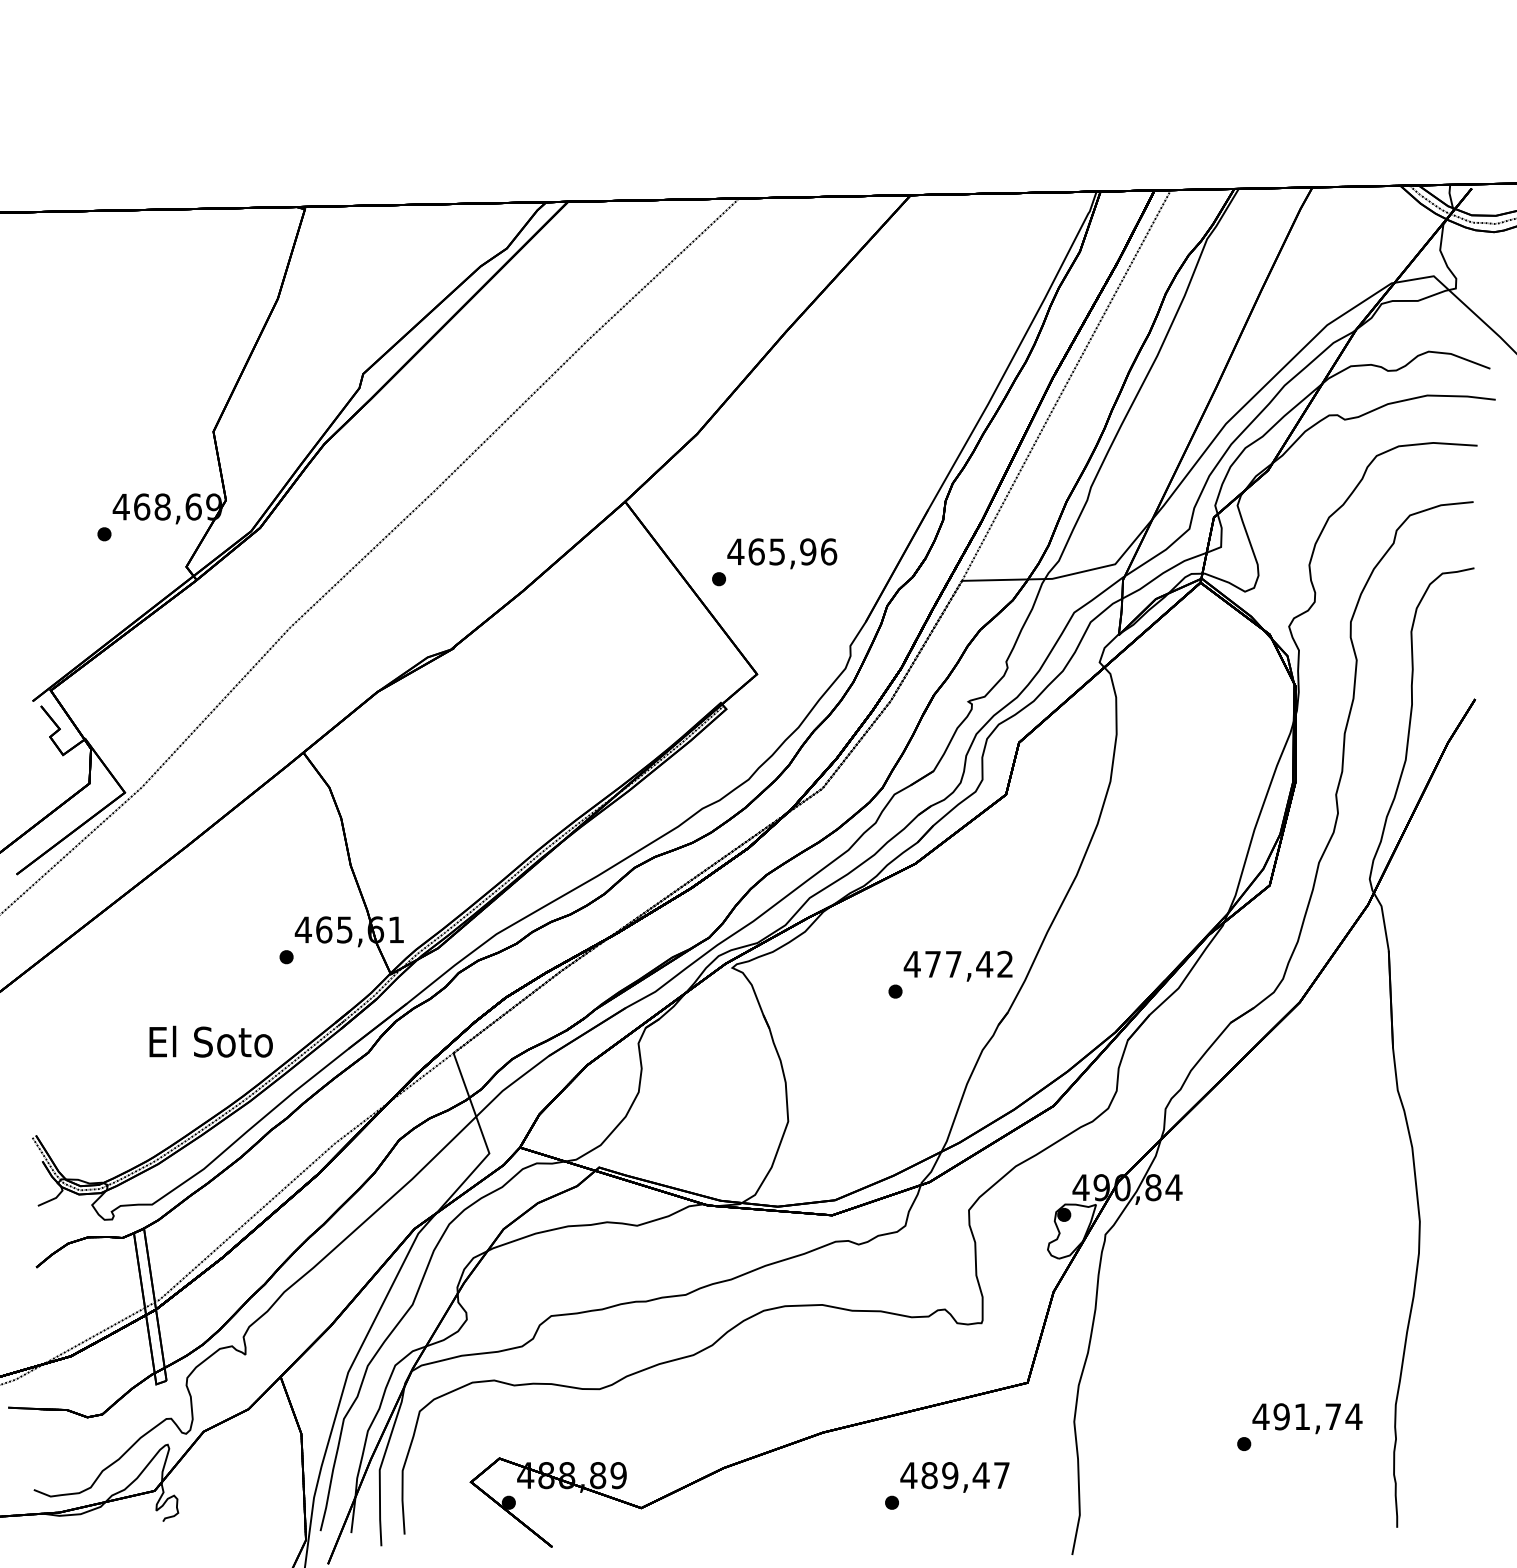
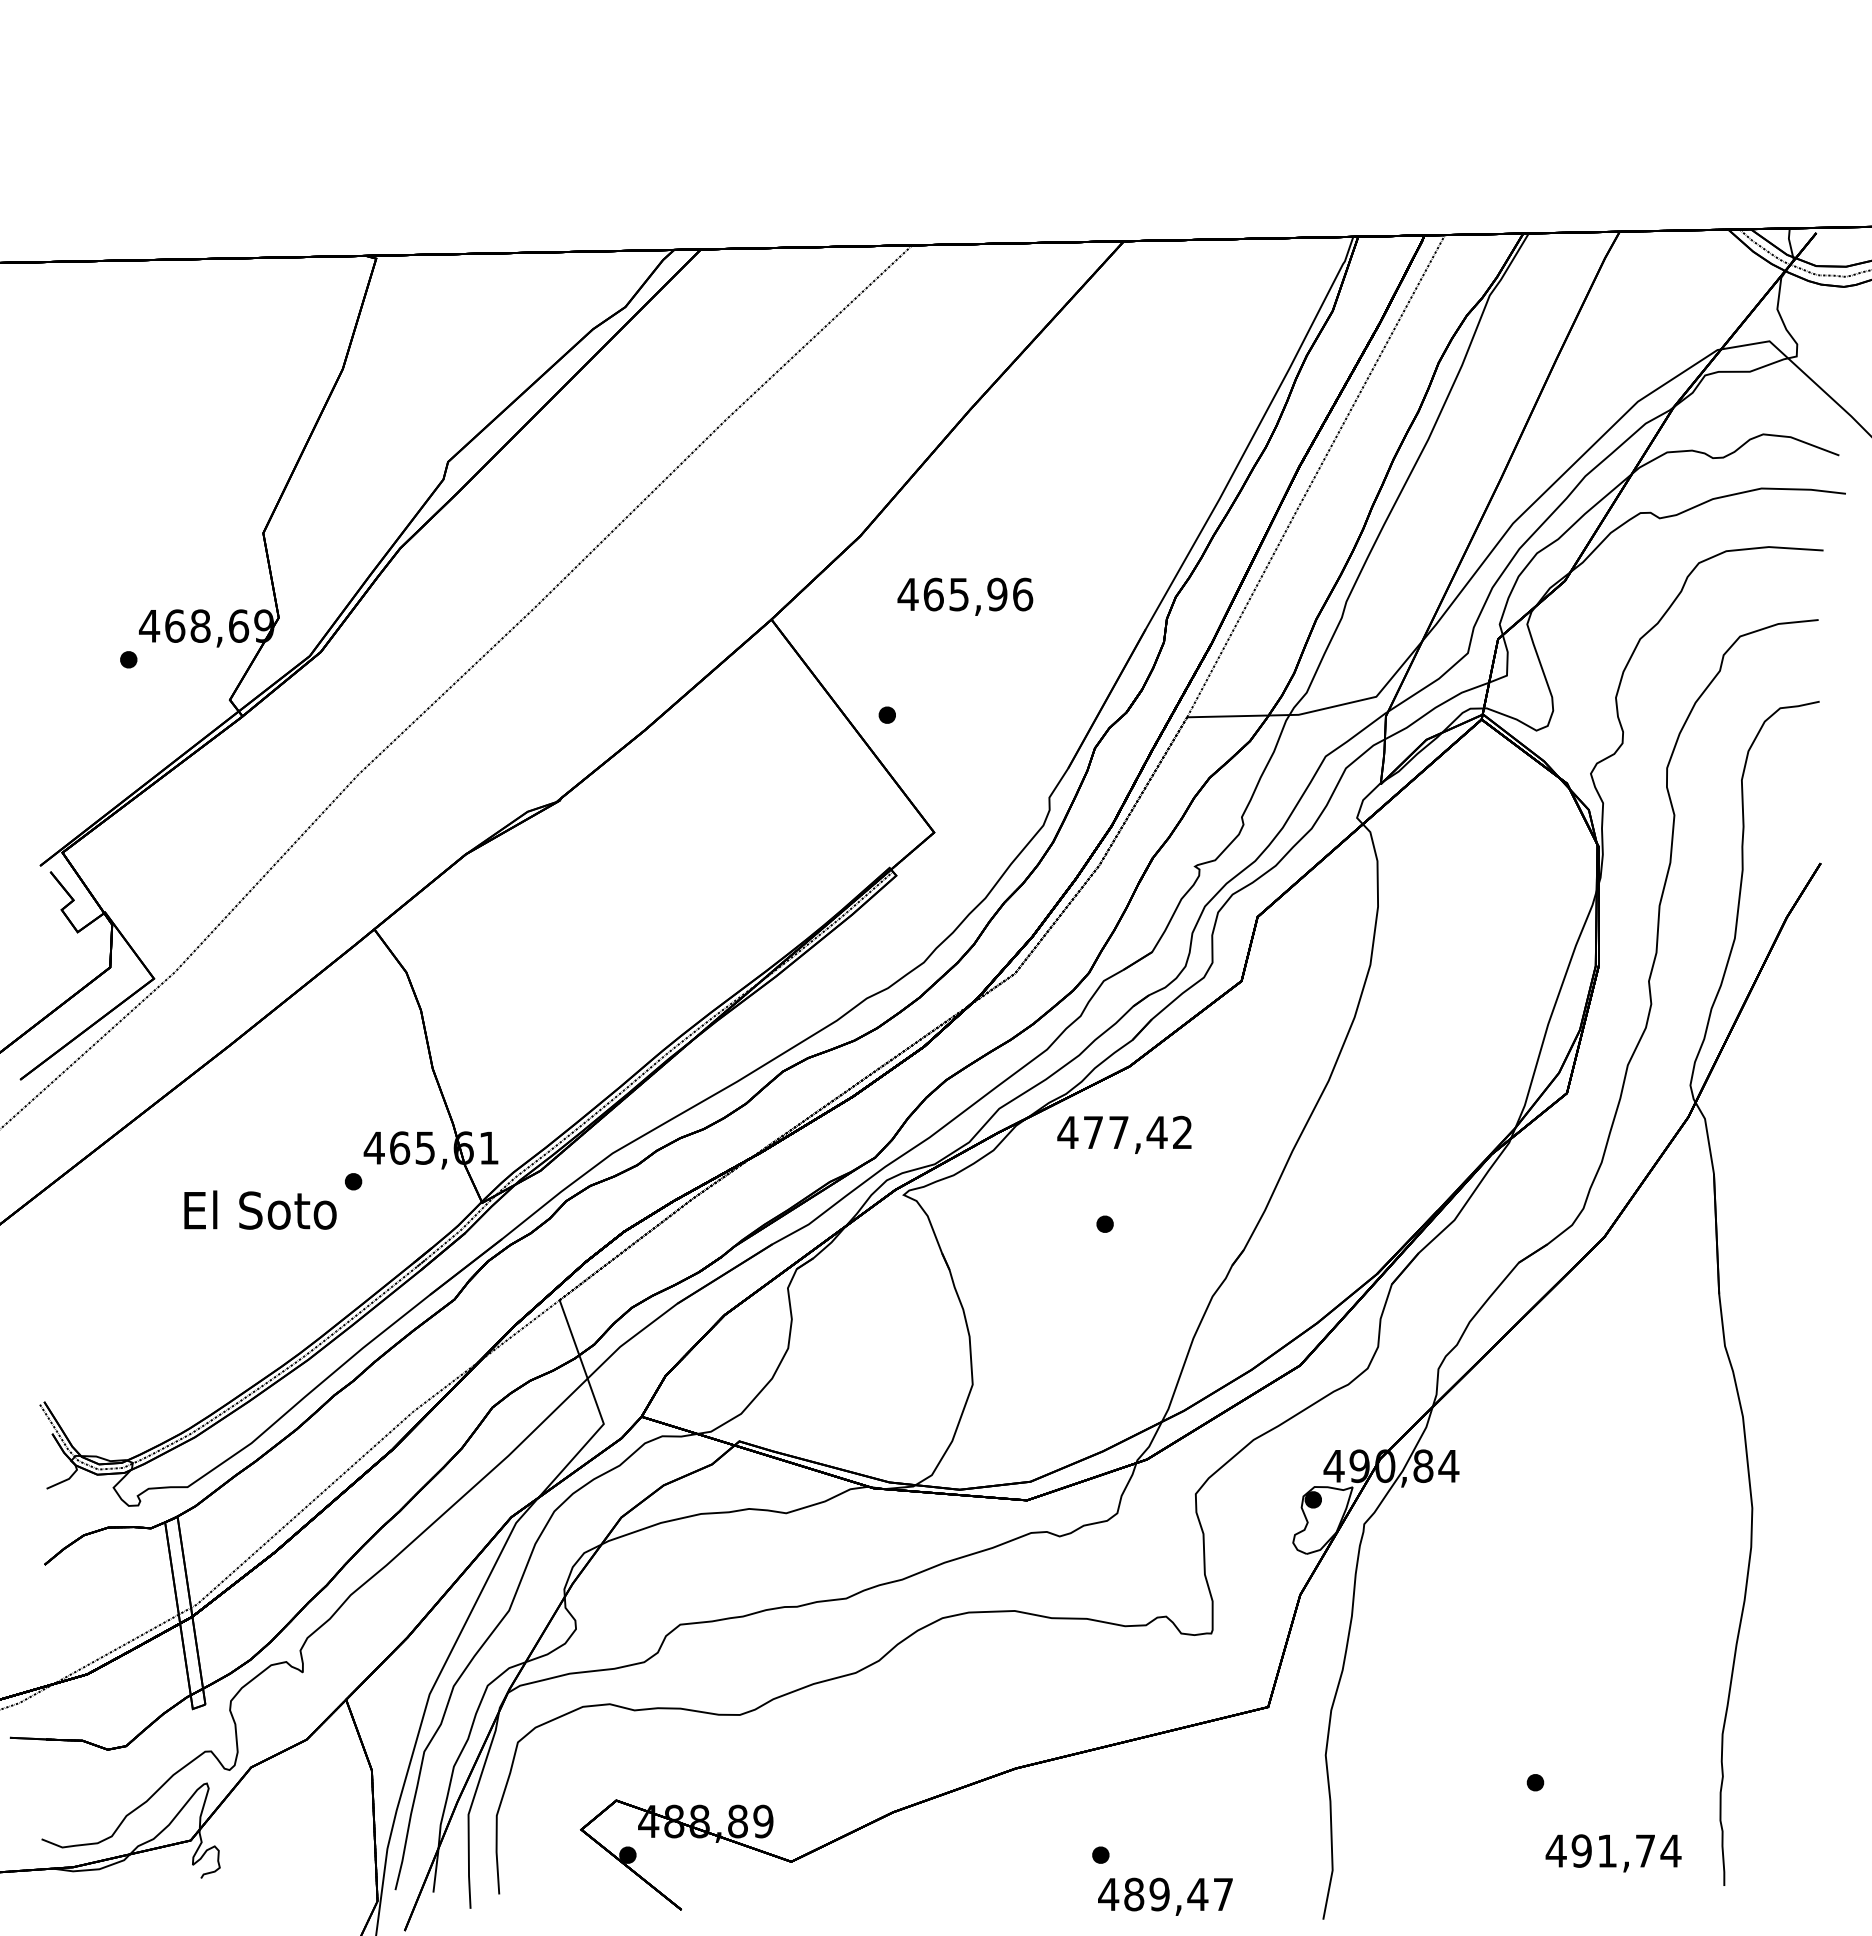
text: (782, 553) -> (965, 596), moved
text: (958, 965) -> (1124, 1134), moved
text: (211, 1041) -> (260, 1209), moved
text: (1307, 1418) -> (1613, 1853), moved
text: (954, 1477) -> (1165, 1896), moved

